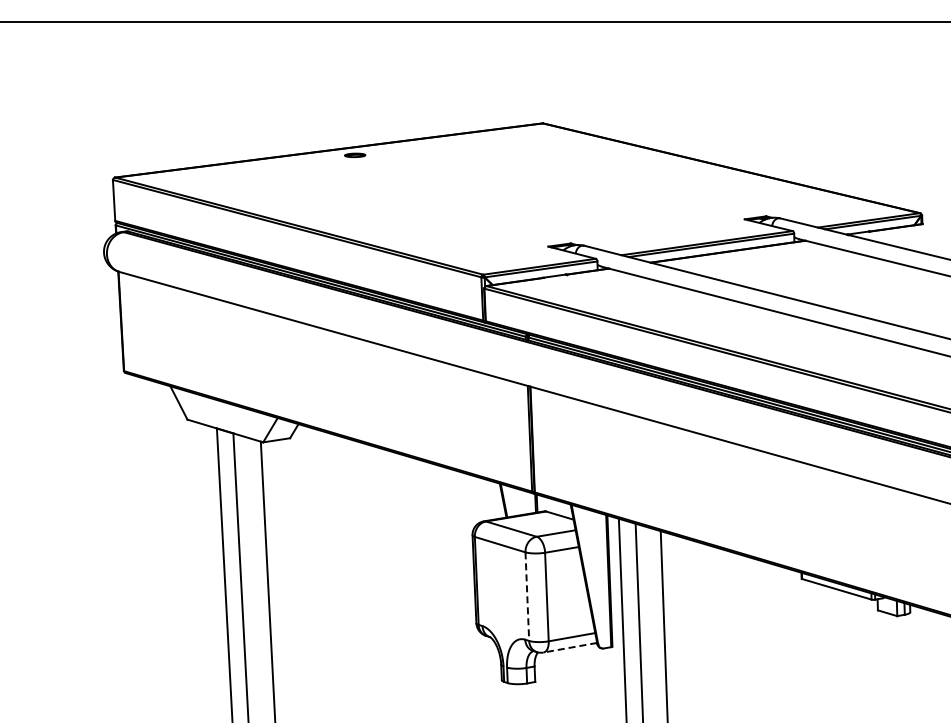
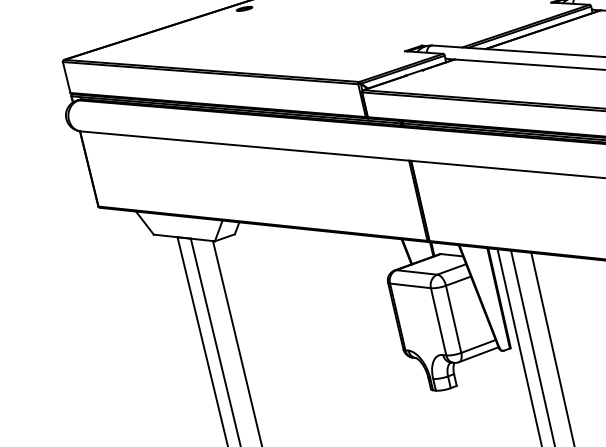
line: (527, 597) -> (438, 322), dashed -> solid
line: (569, 647) -> (478, 354), dashed -> solid

